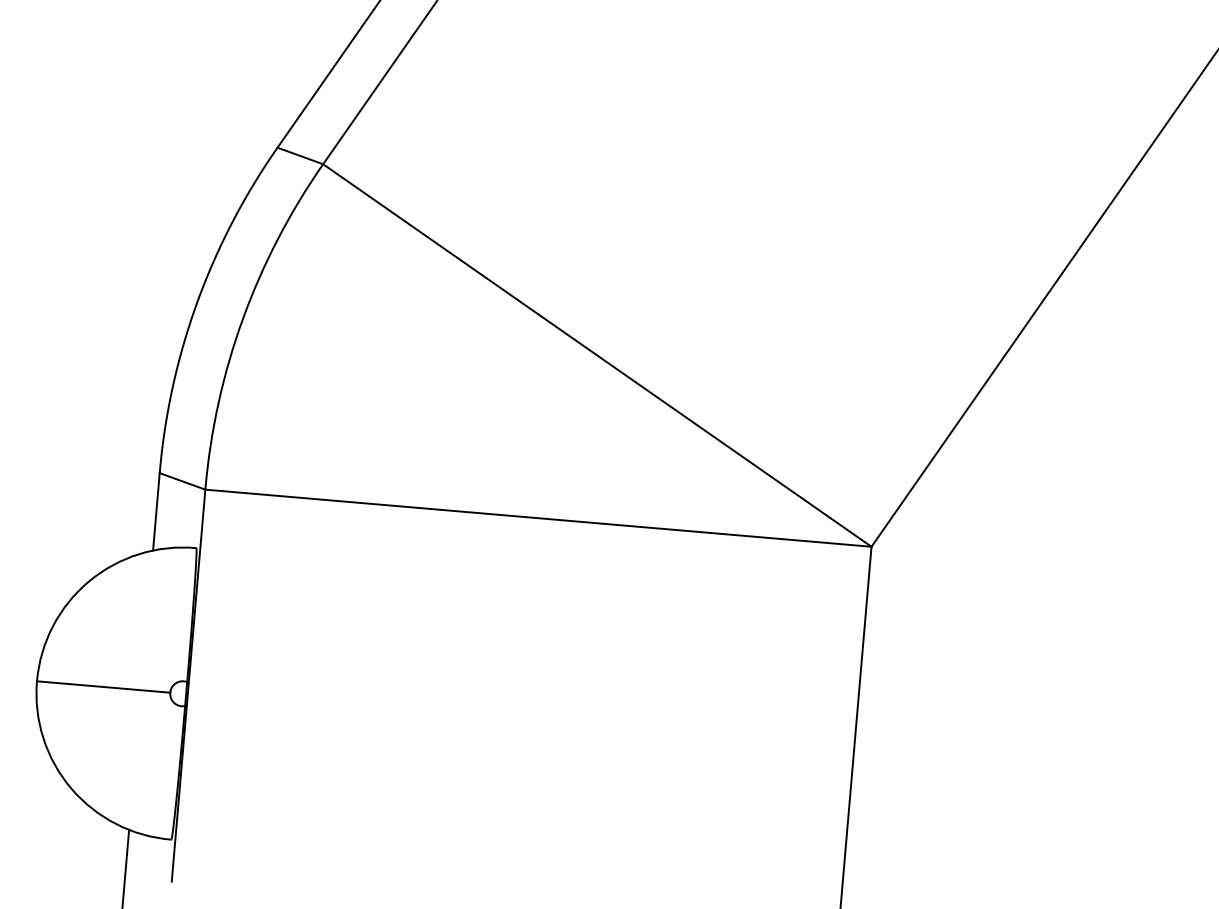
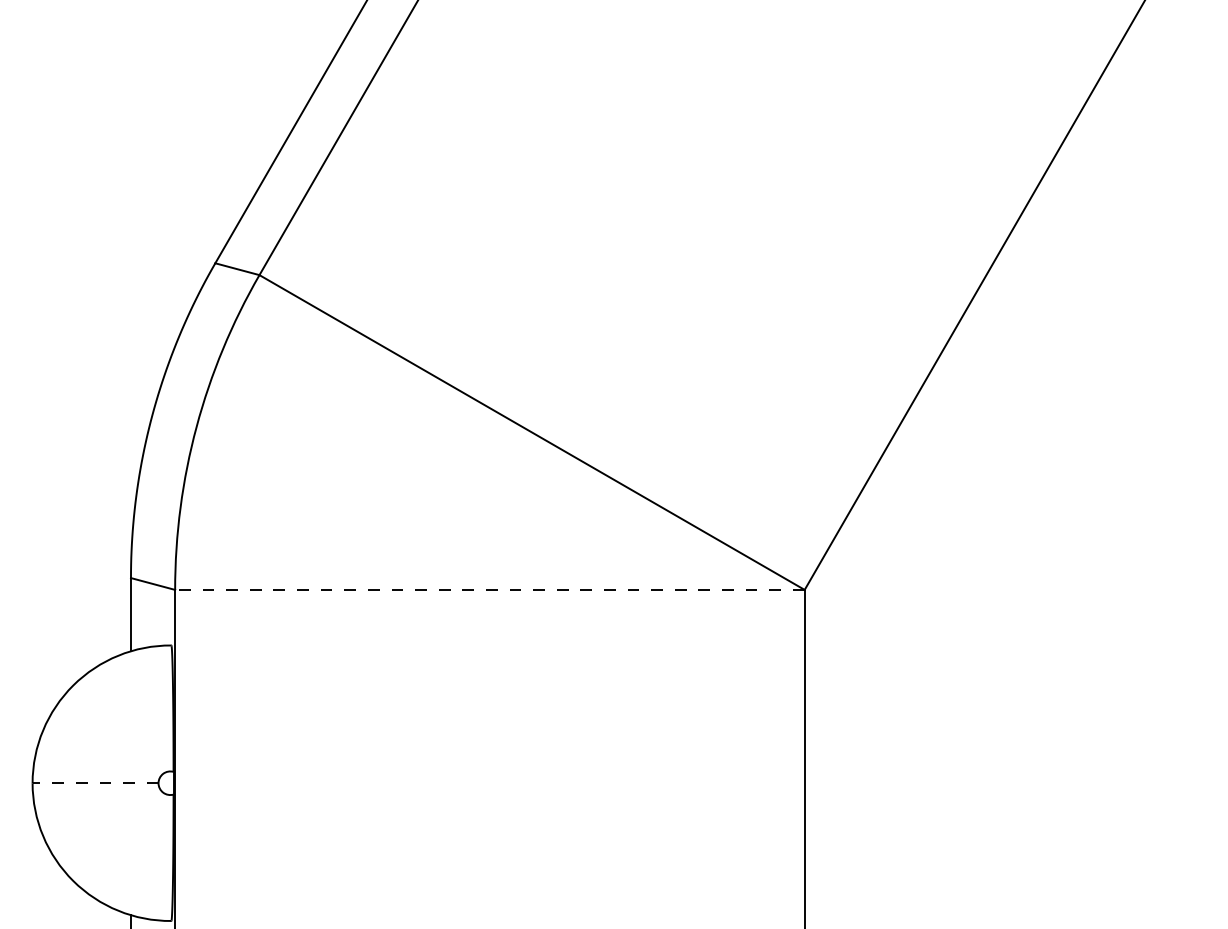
line: (538, 517) -> (489, 589), solid -> dashed
line: (103, 687) -> (95, 783), solid -> dashed

